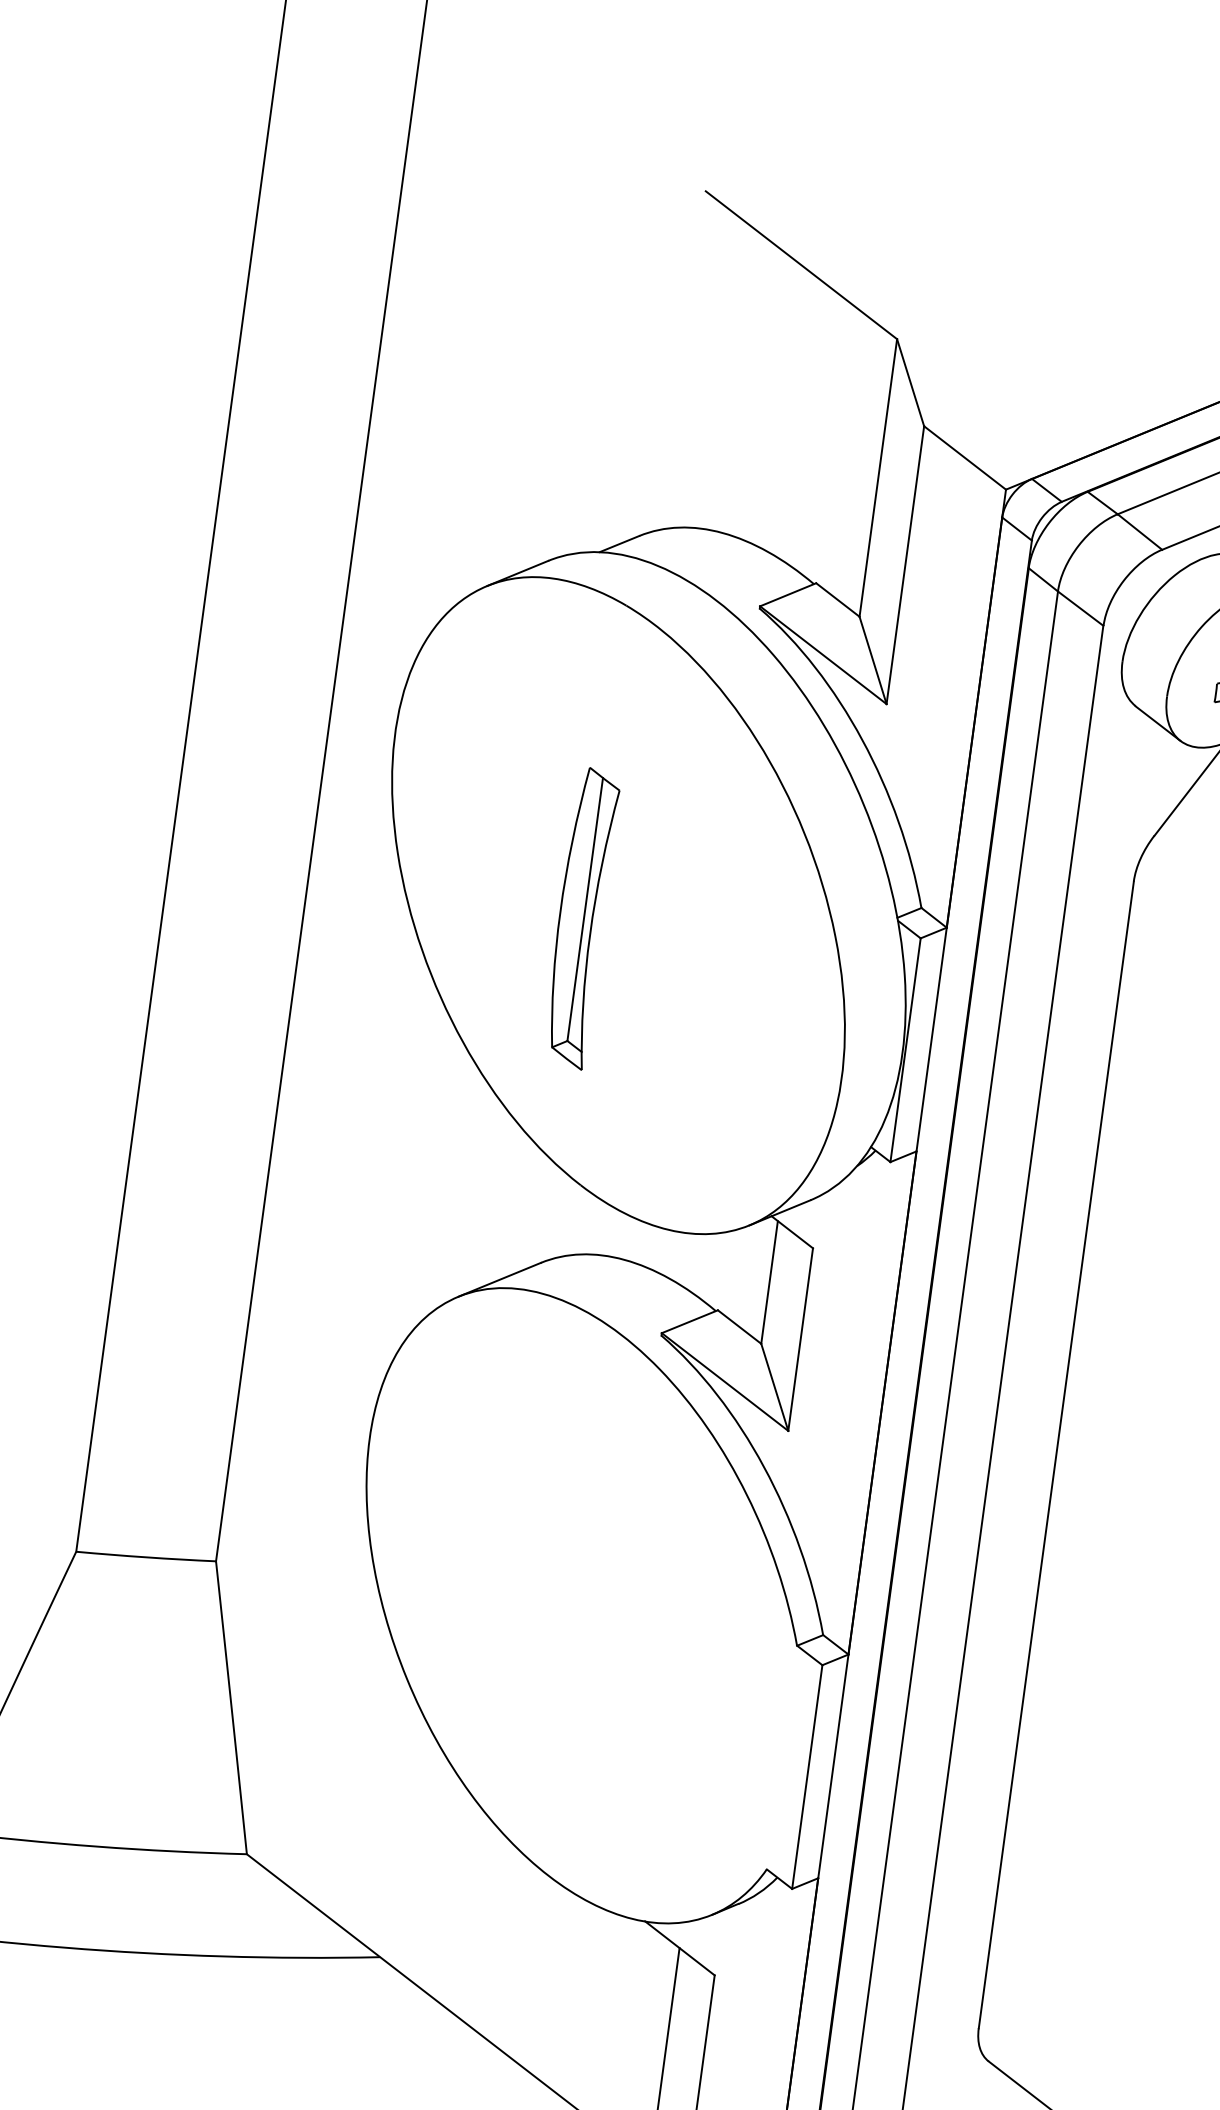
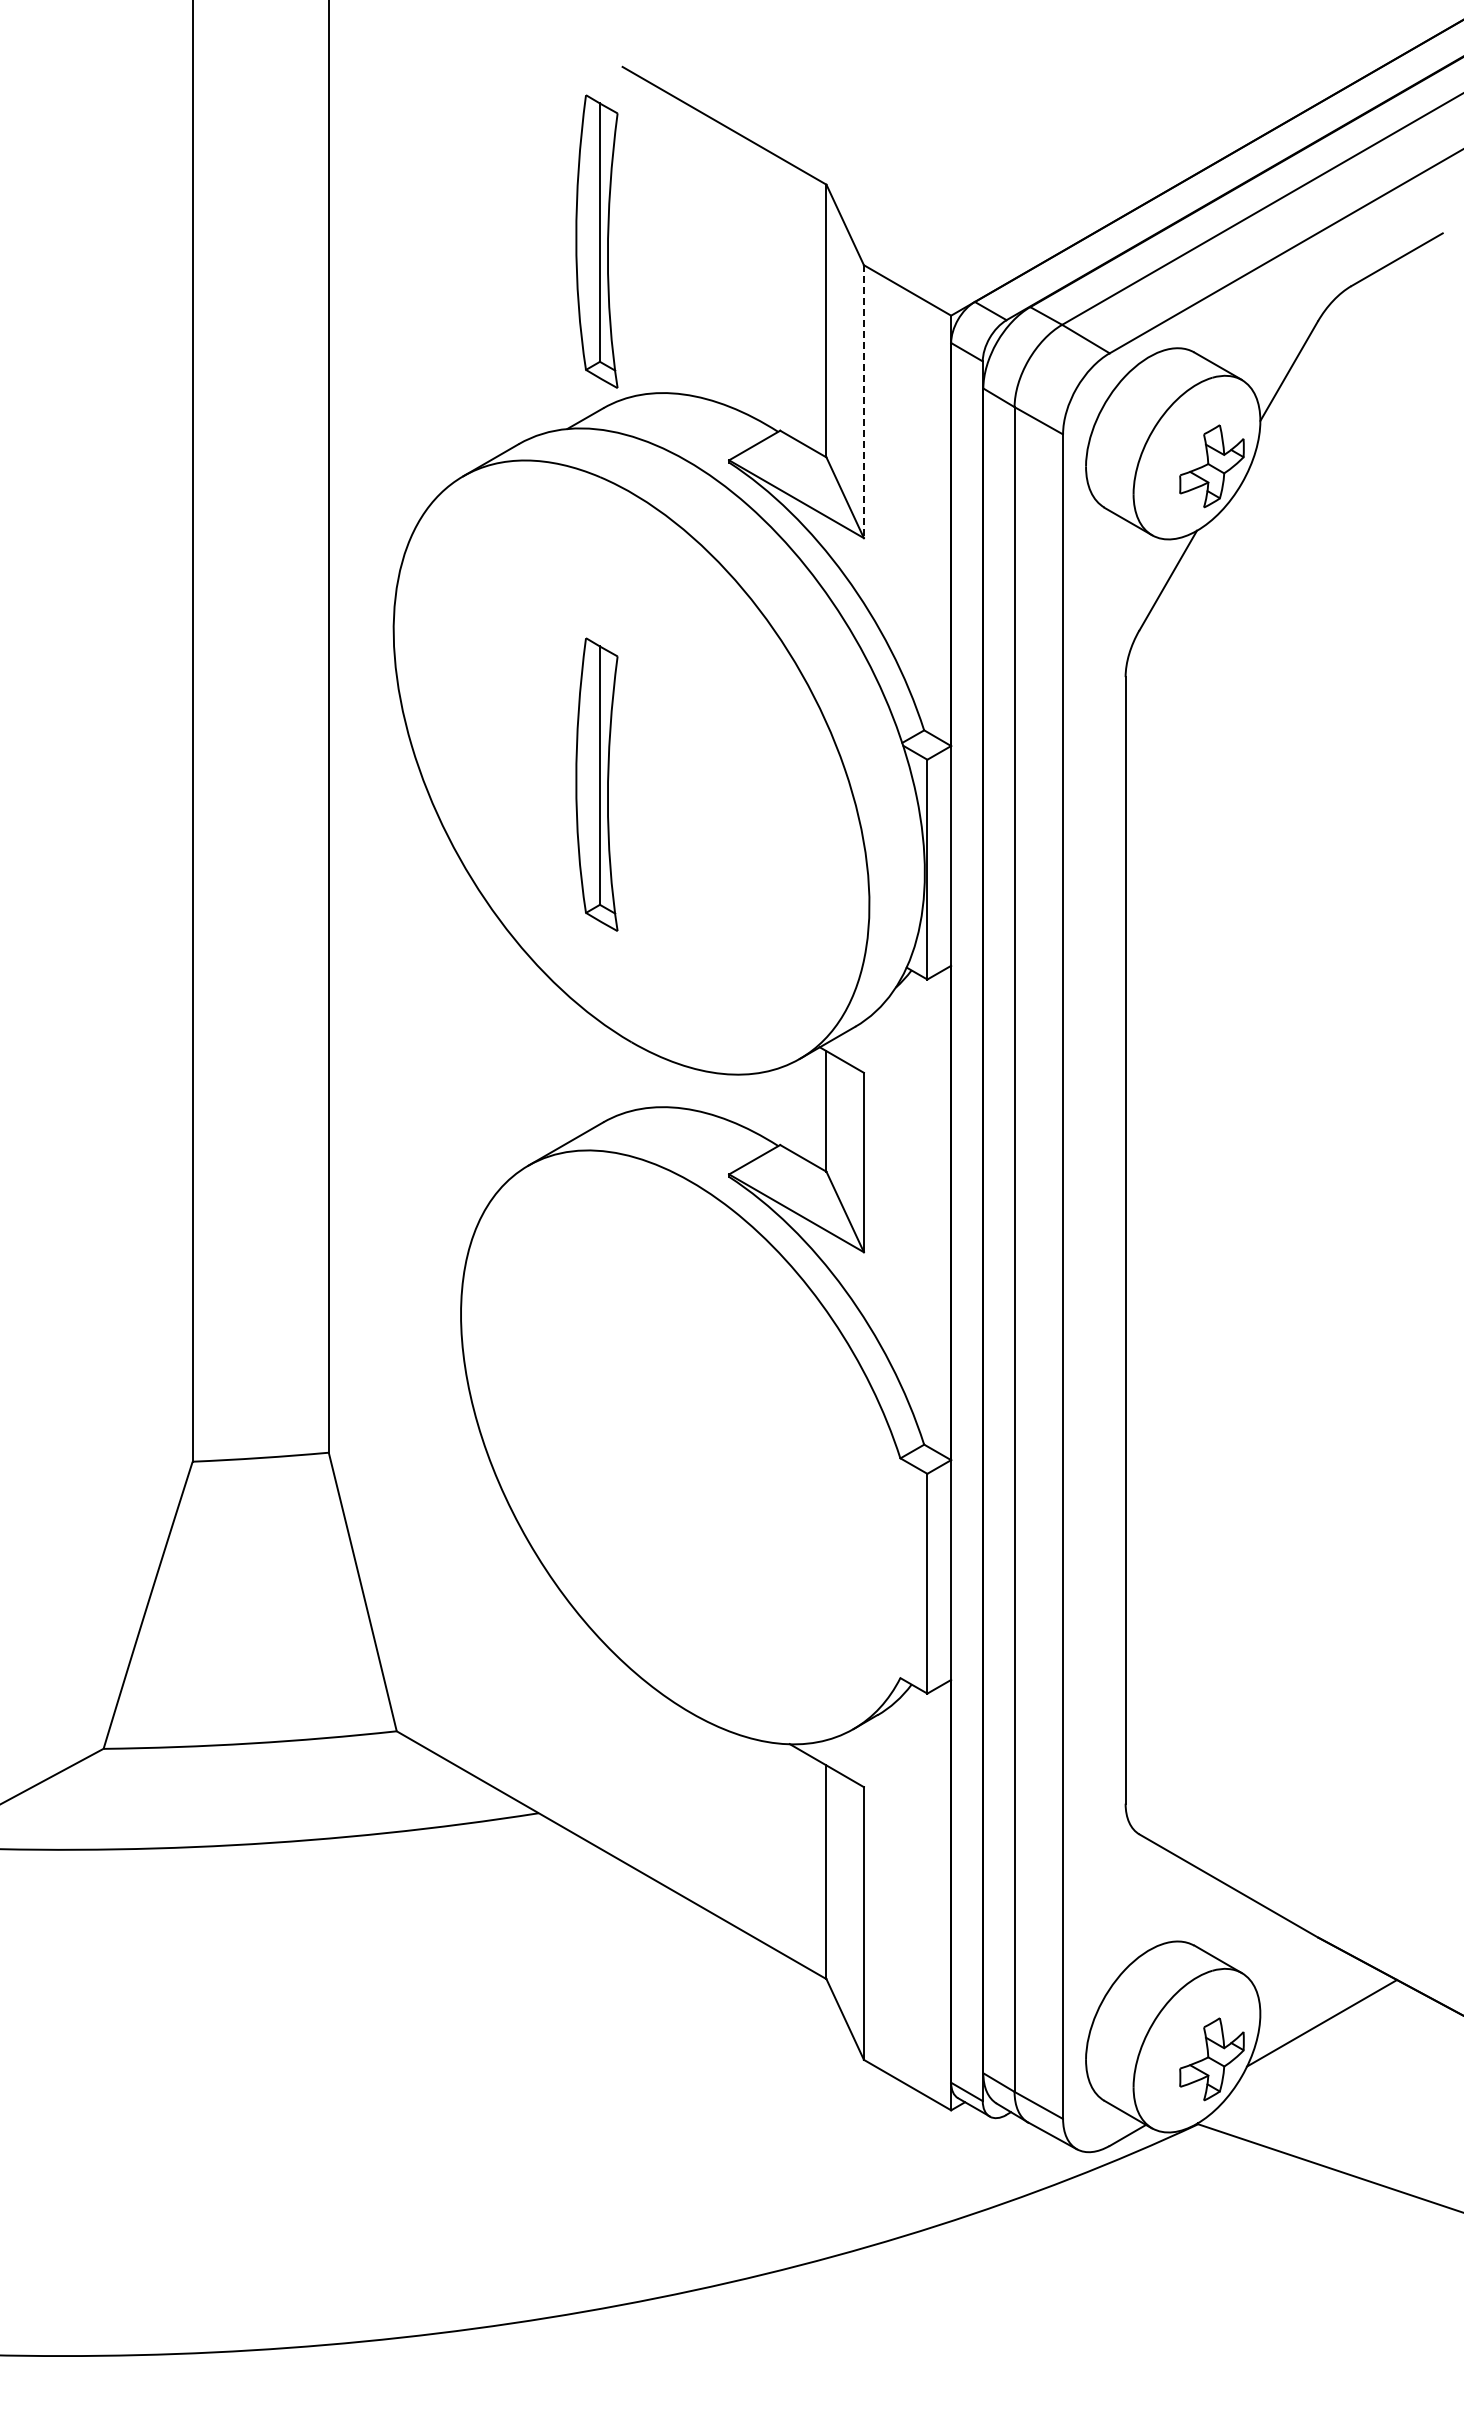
part: (655, 365) -> (596, 241), added
line: (904, 565) -> (863, 402), solid -> dashed

